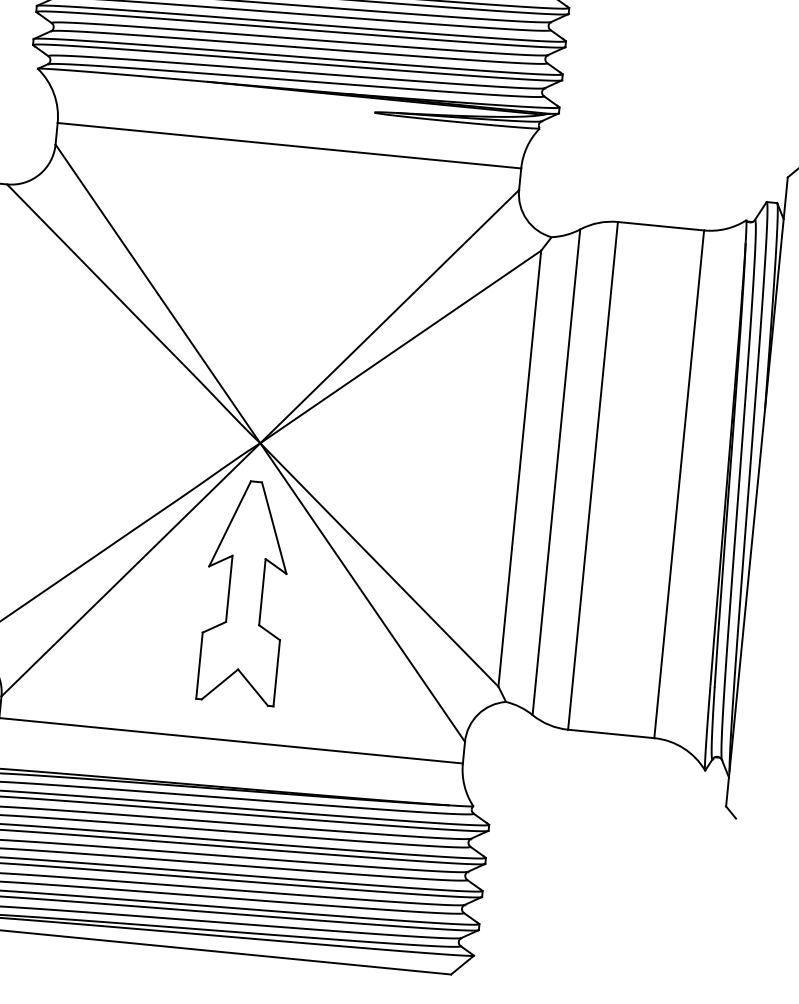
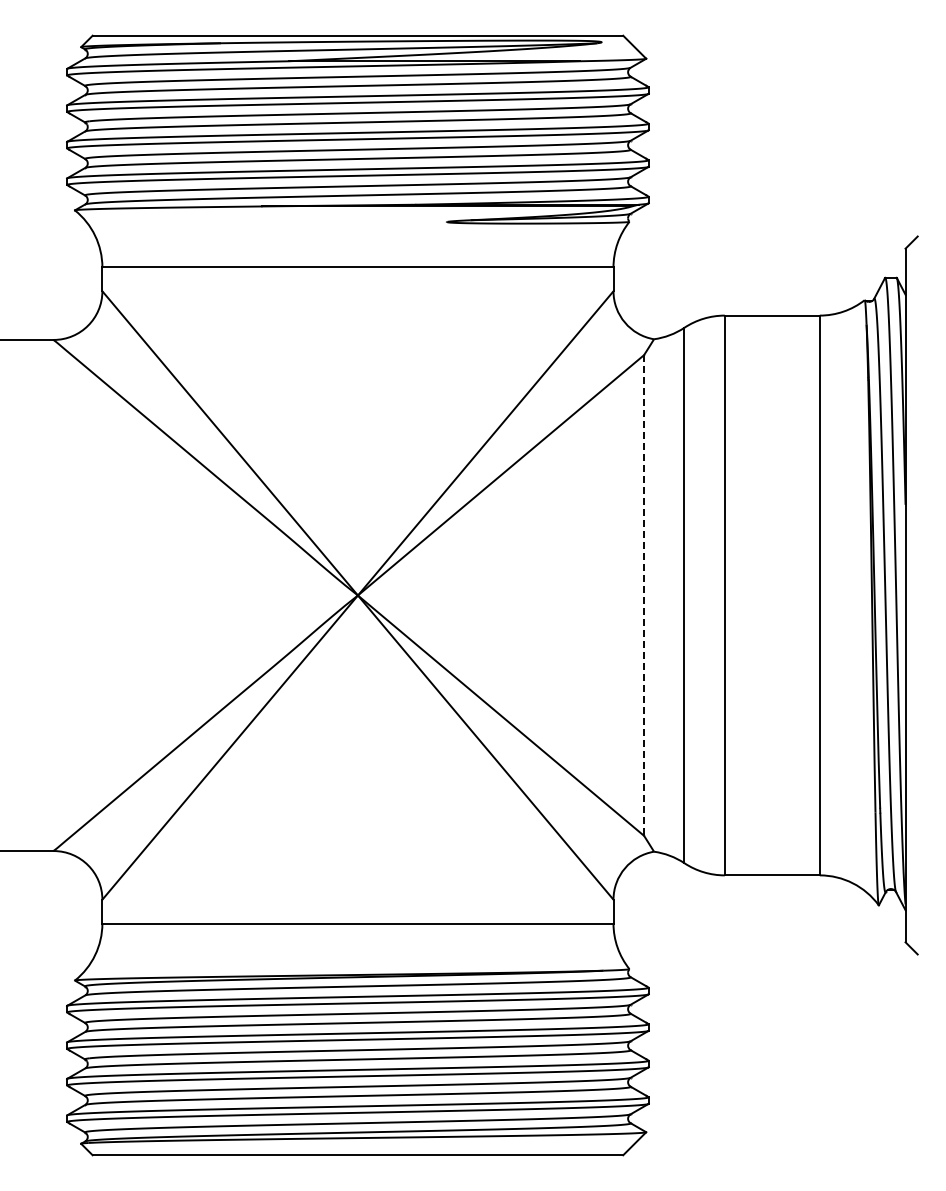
line: (520, 469) -> (644, 596), solid -> dashed
part: (245, 591) -> (357, 759), removed

